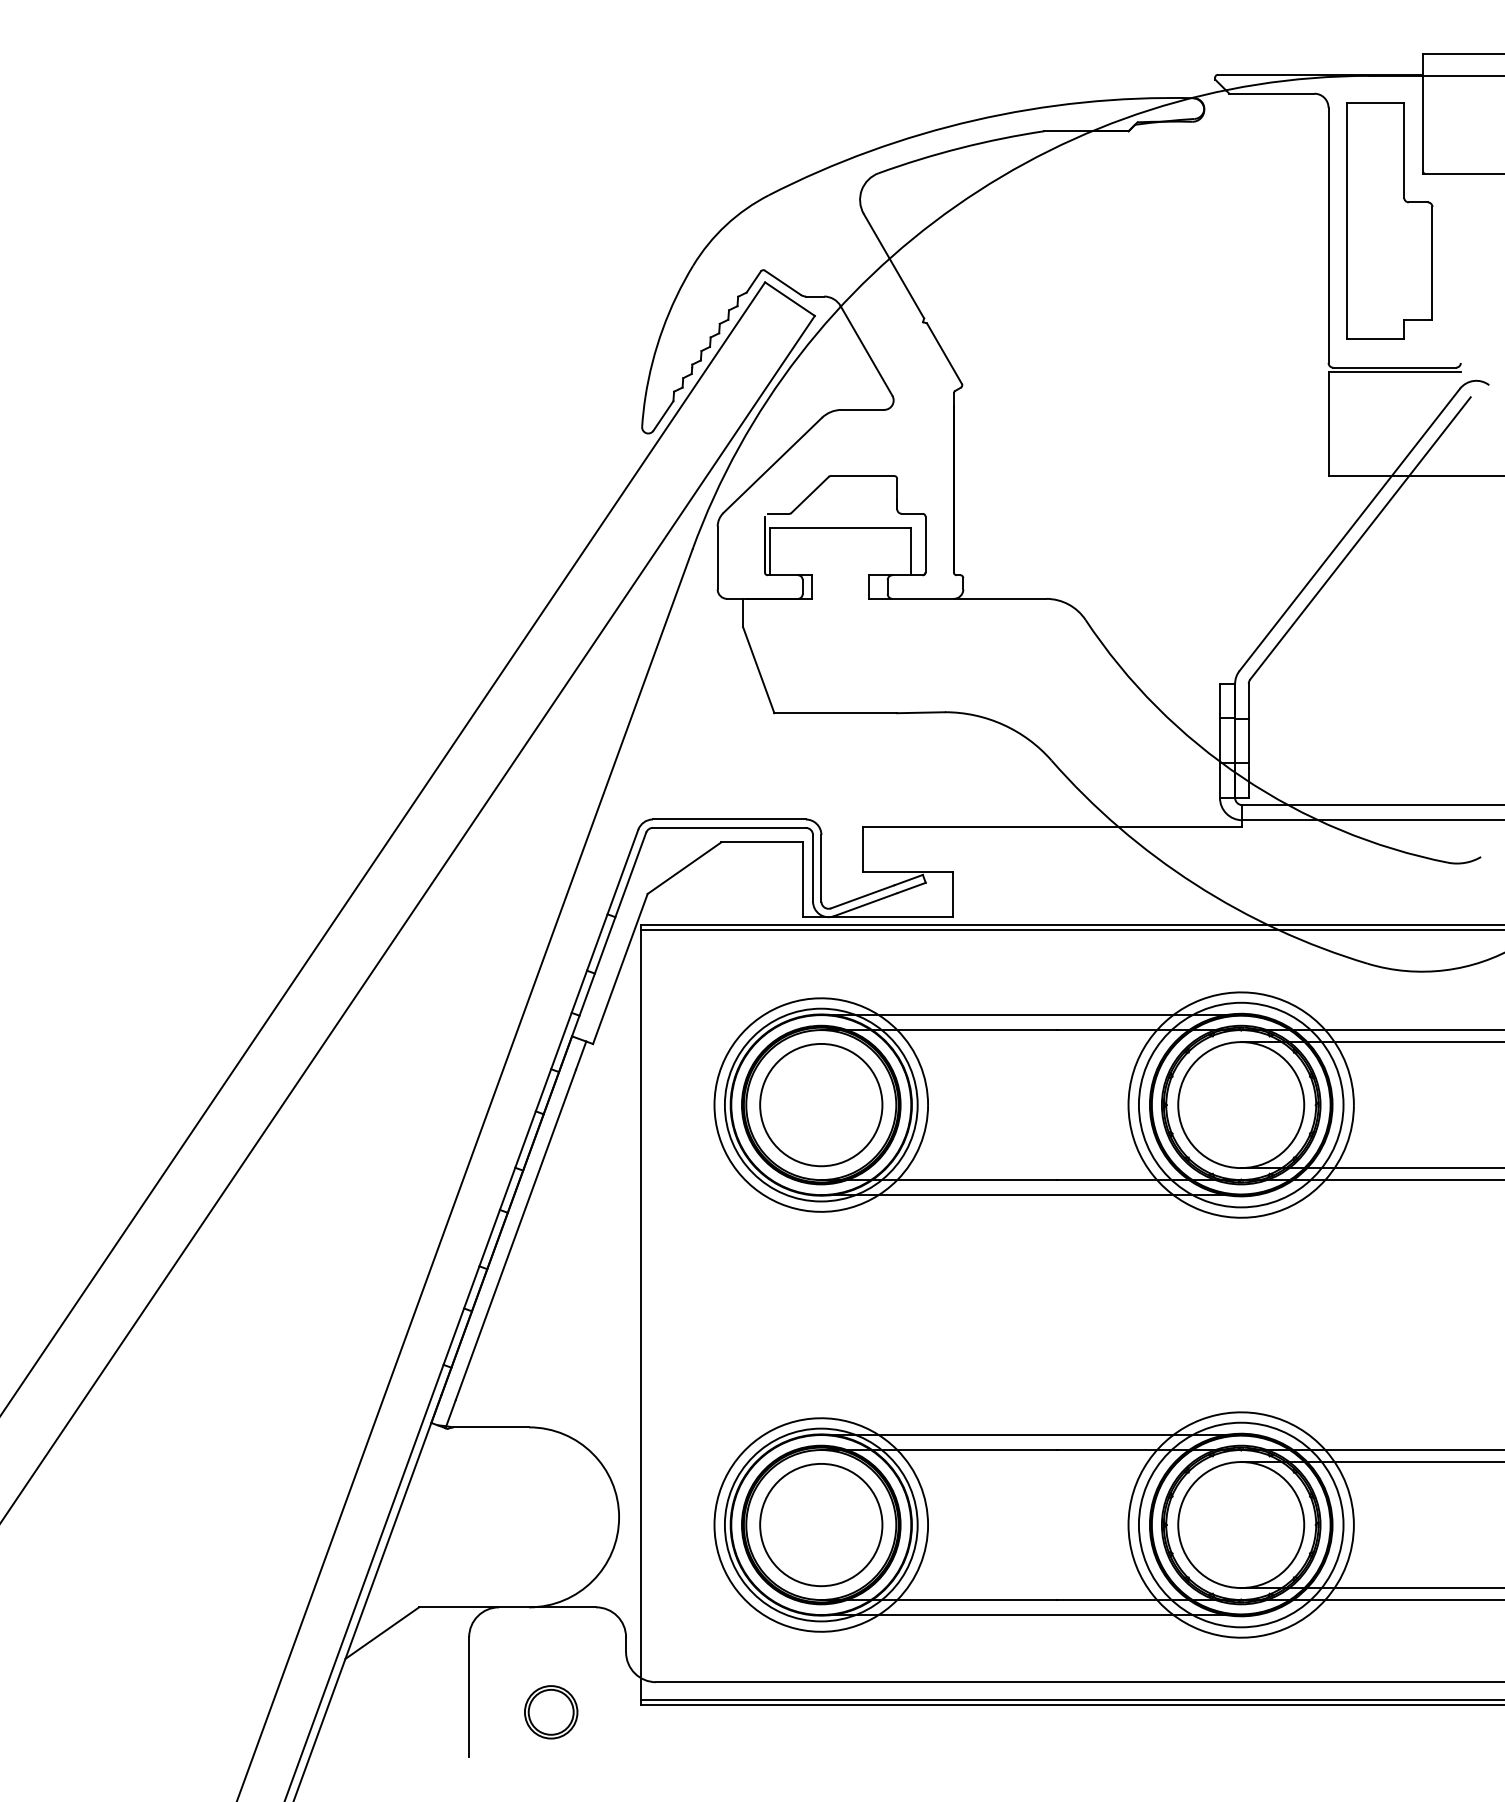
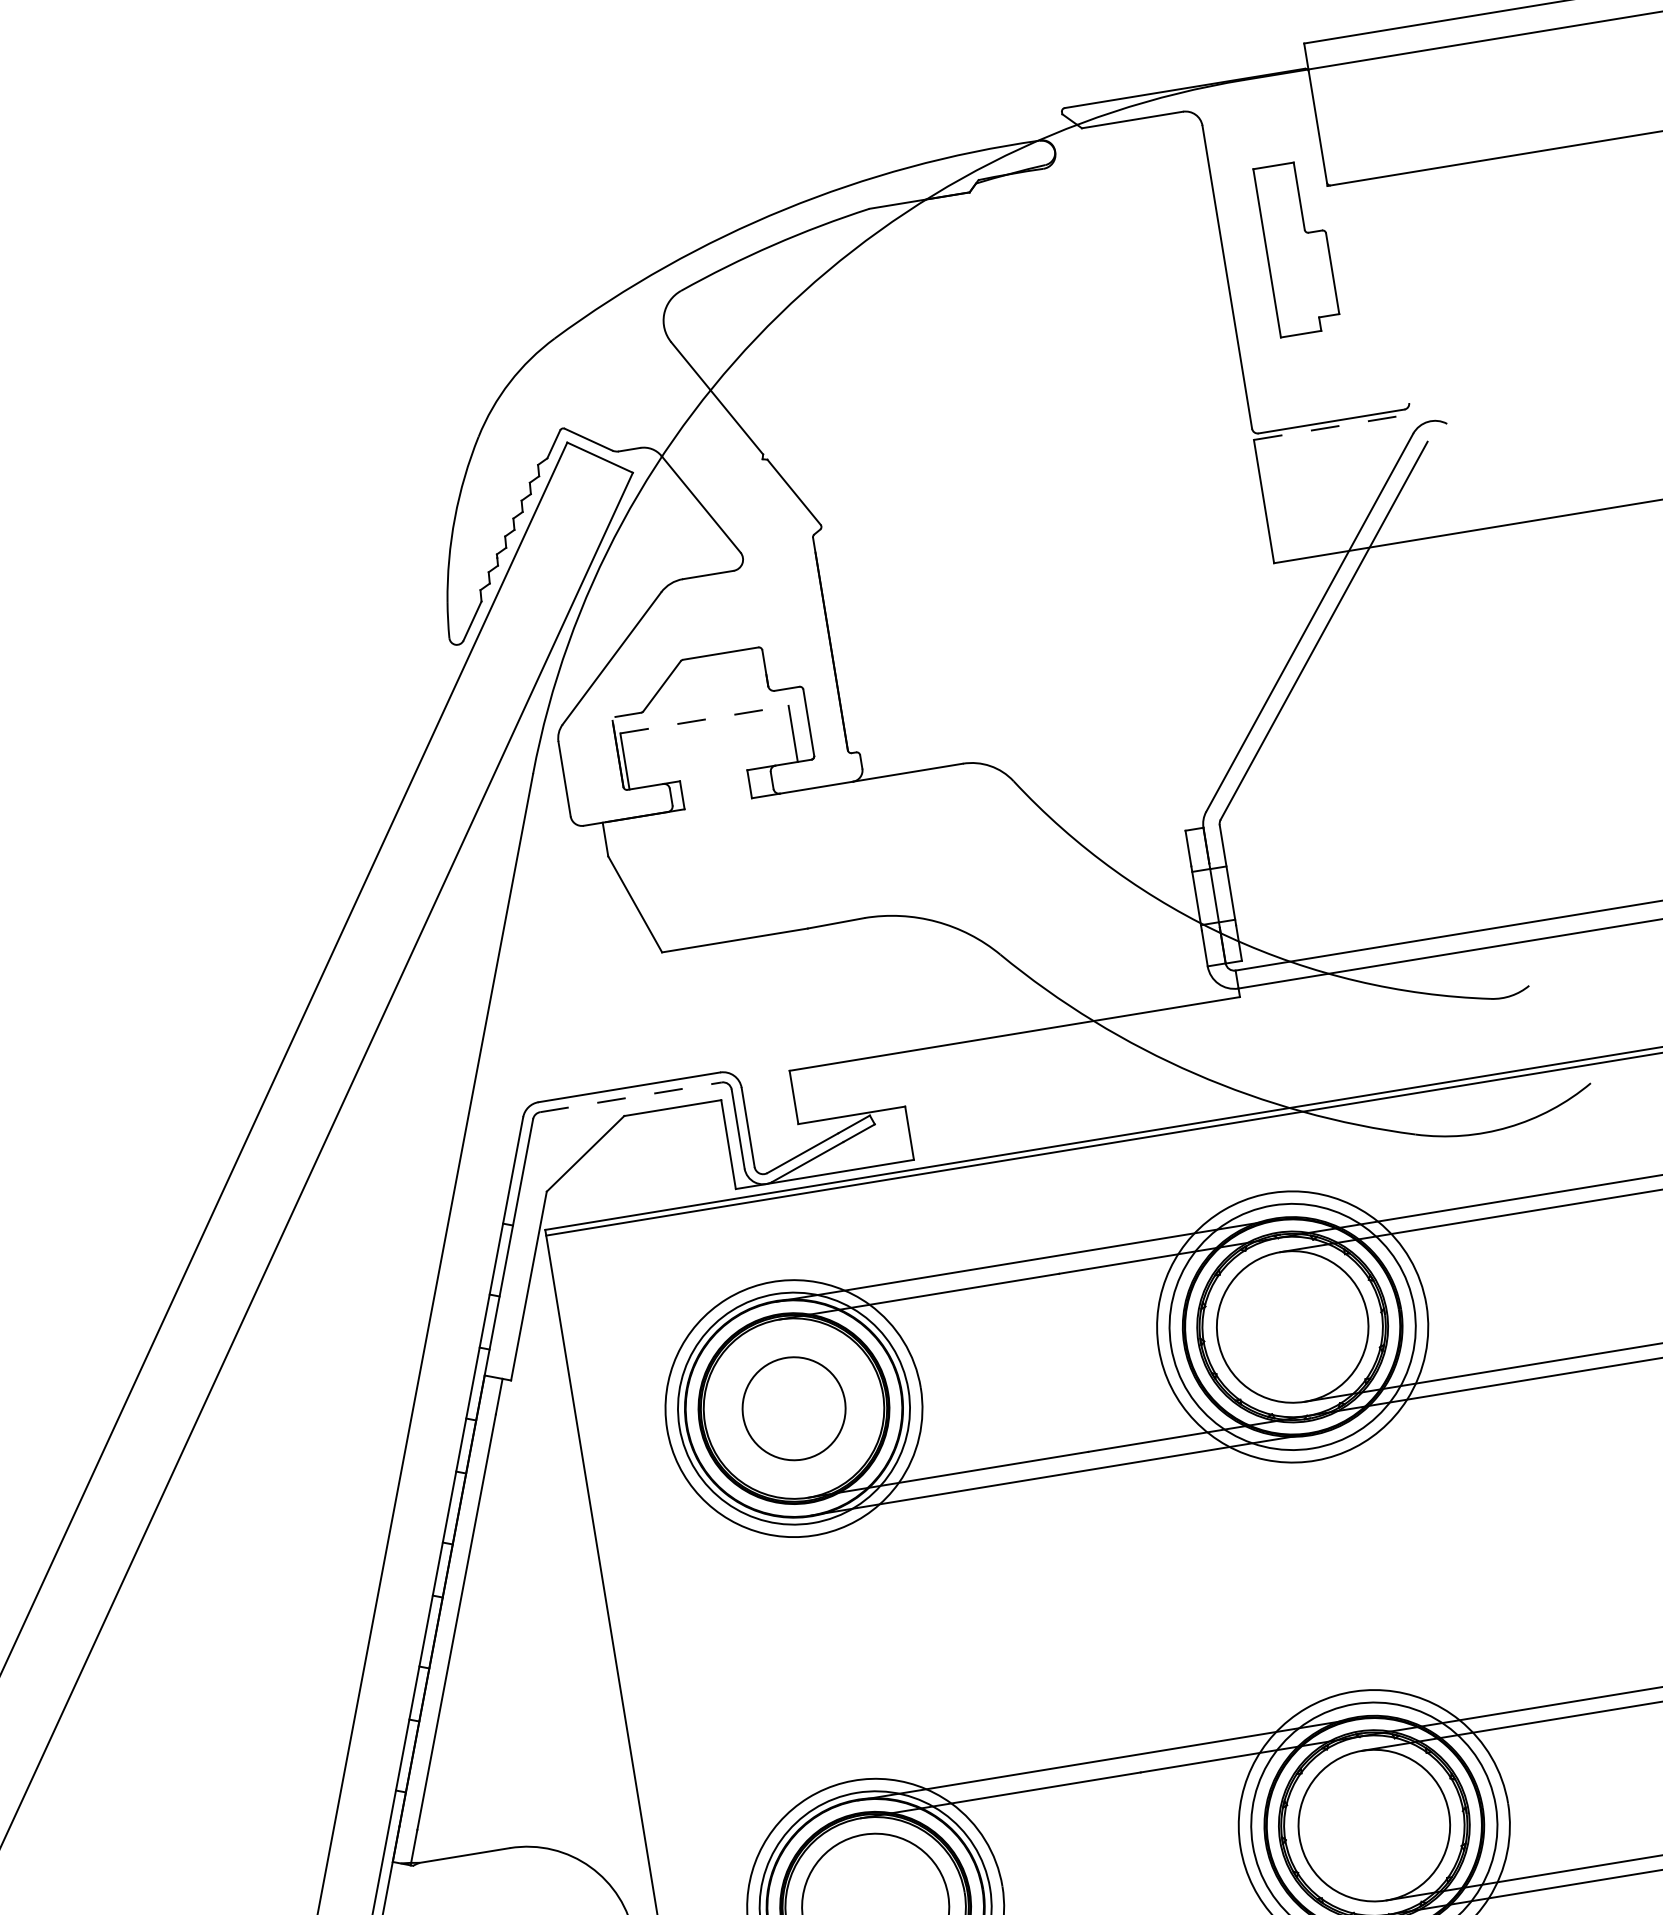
part: (1389, 220) -> (1296, 247), size x0.6
line: (1395, 372) -> (1333, 427), solid -> dashed
line: (840, 528) -> (704, 720), solid -> dashed
line: (729, 827) -> (631, 1096), solid -> dashed
circle: (821, 1105) -> (794, 1409), size x0.7

